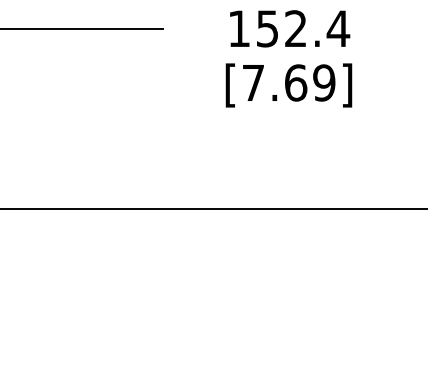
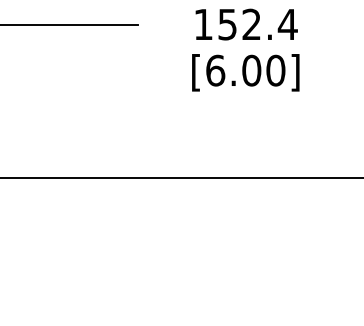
text: (288, 82) -> (245, 70), [7.69] -> [6.00]

